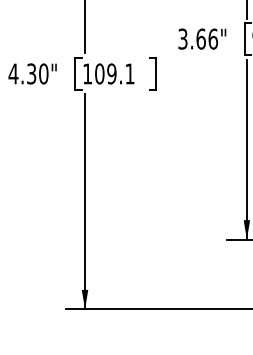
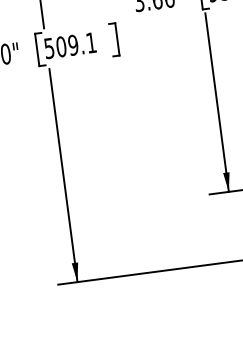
text: (87, 73) -> (49, 48), 109.1 -> 509.1

